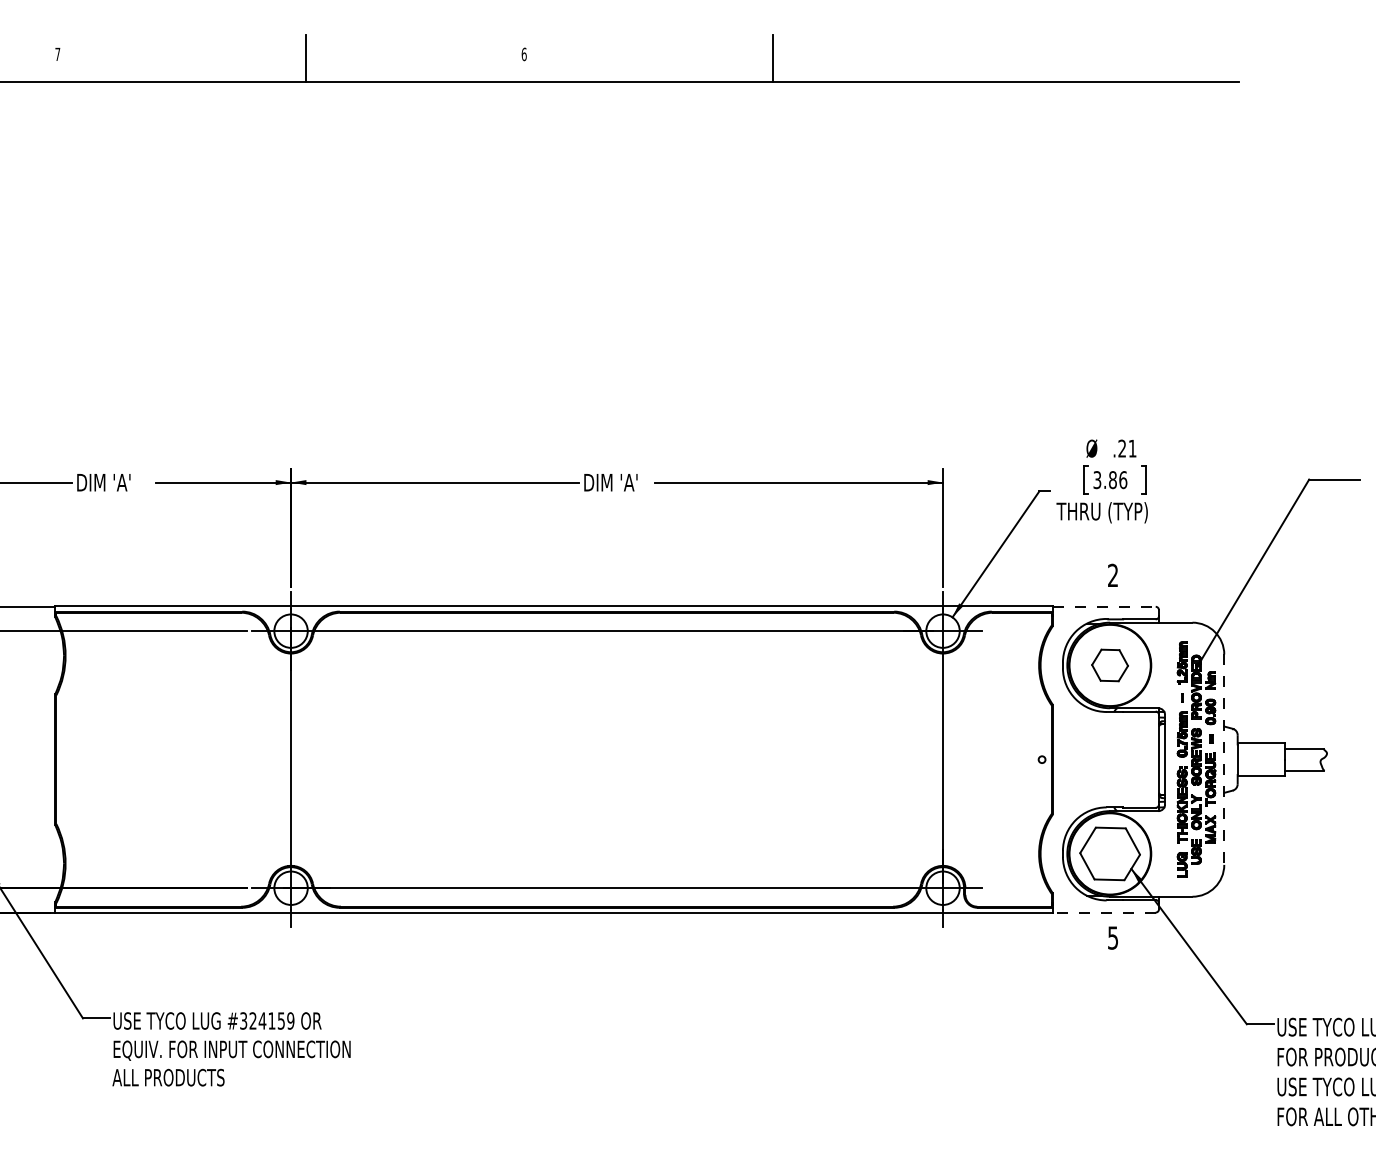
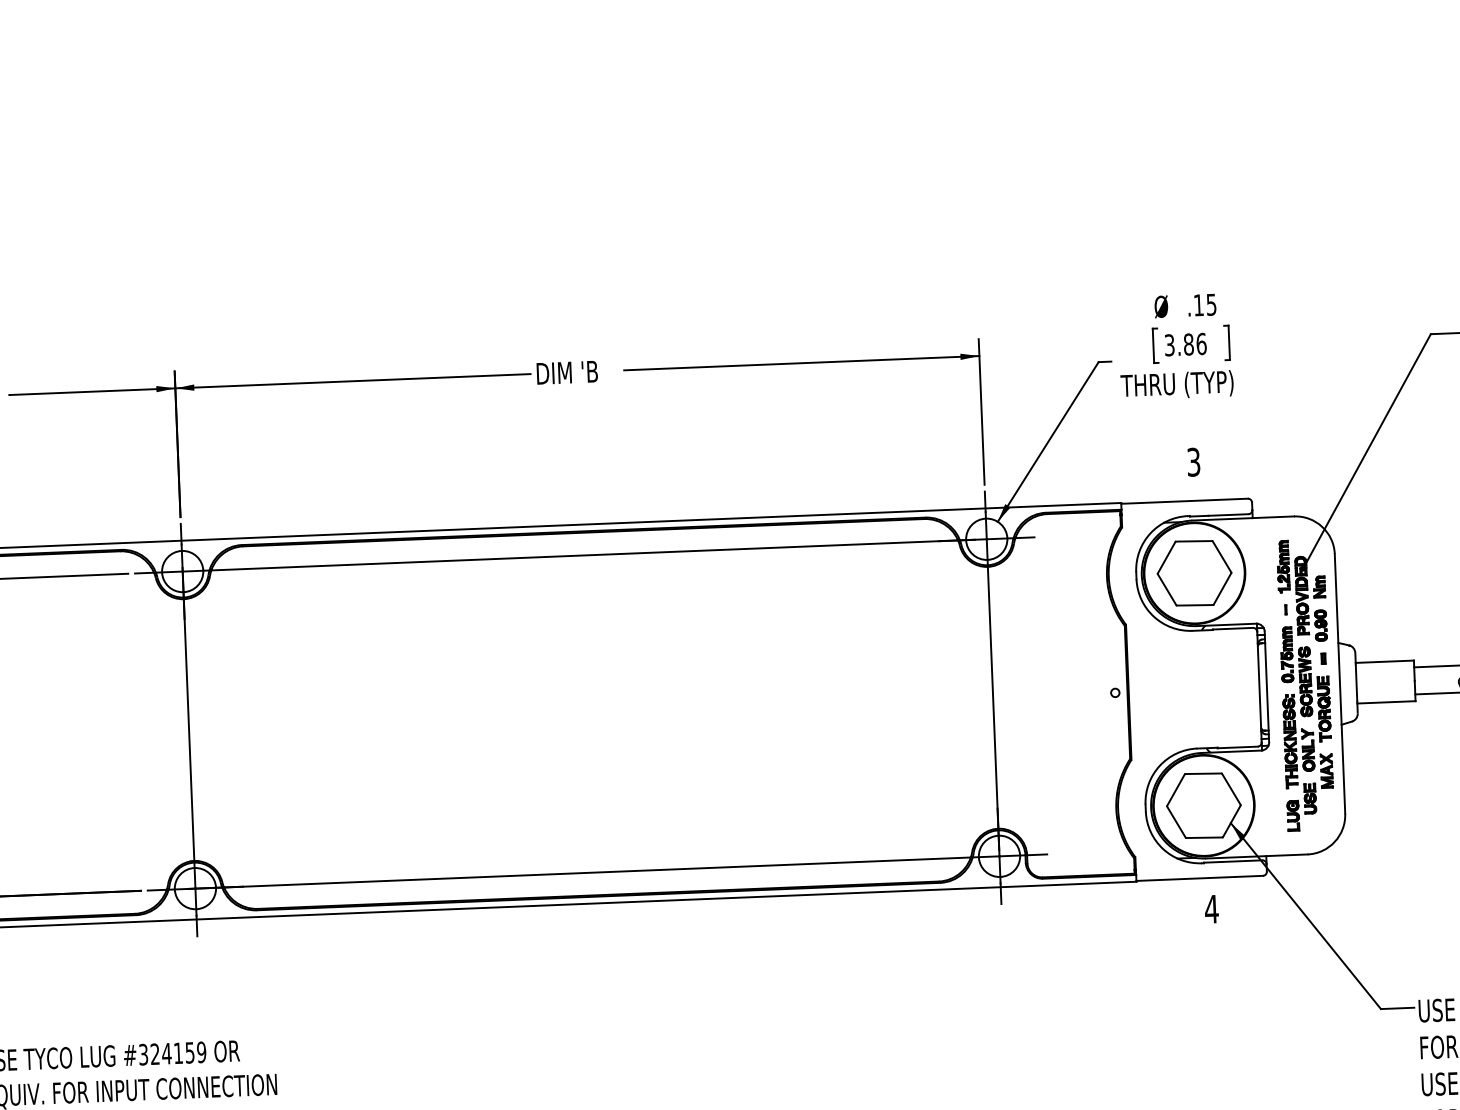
text: (1127, 448) -> (1205, 304), .21 -> .15
text: (630, 482) -> (593, 371), DIM 'A' -> DIM 'B
text: (1113, 575) -> (1194, 462), 2 -> 3
line: (1104, 606) -> (1184, 500), dashed -> solid
part: (1109, 665) -> (1193, 573), size x1.67
line: (1224, 760) -> (1340, 684), dashed -> solid
line: (1103, 912) -> (1198, 878), dashed -> solid
text: (1112, 937) -> (1210, 908), 5 -> 4

